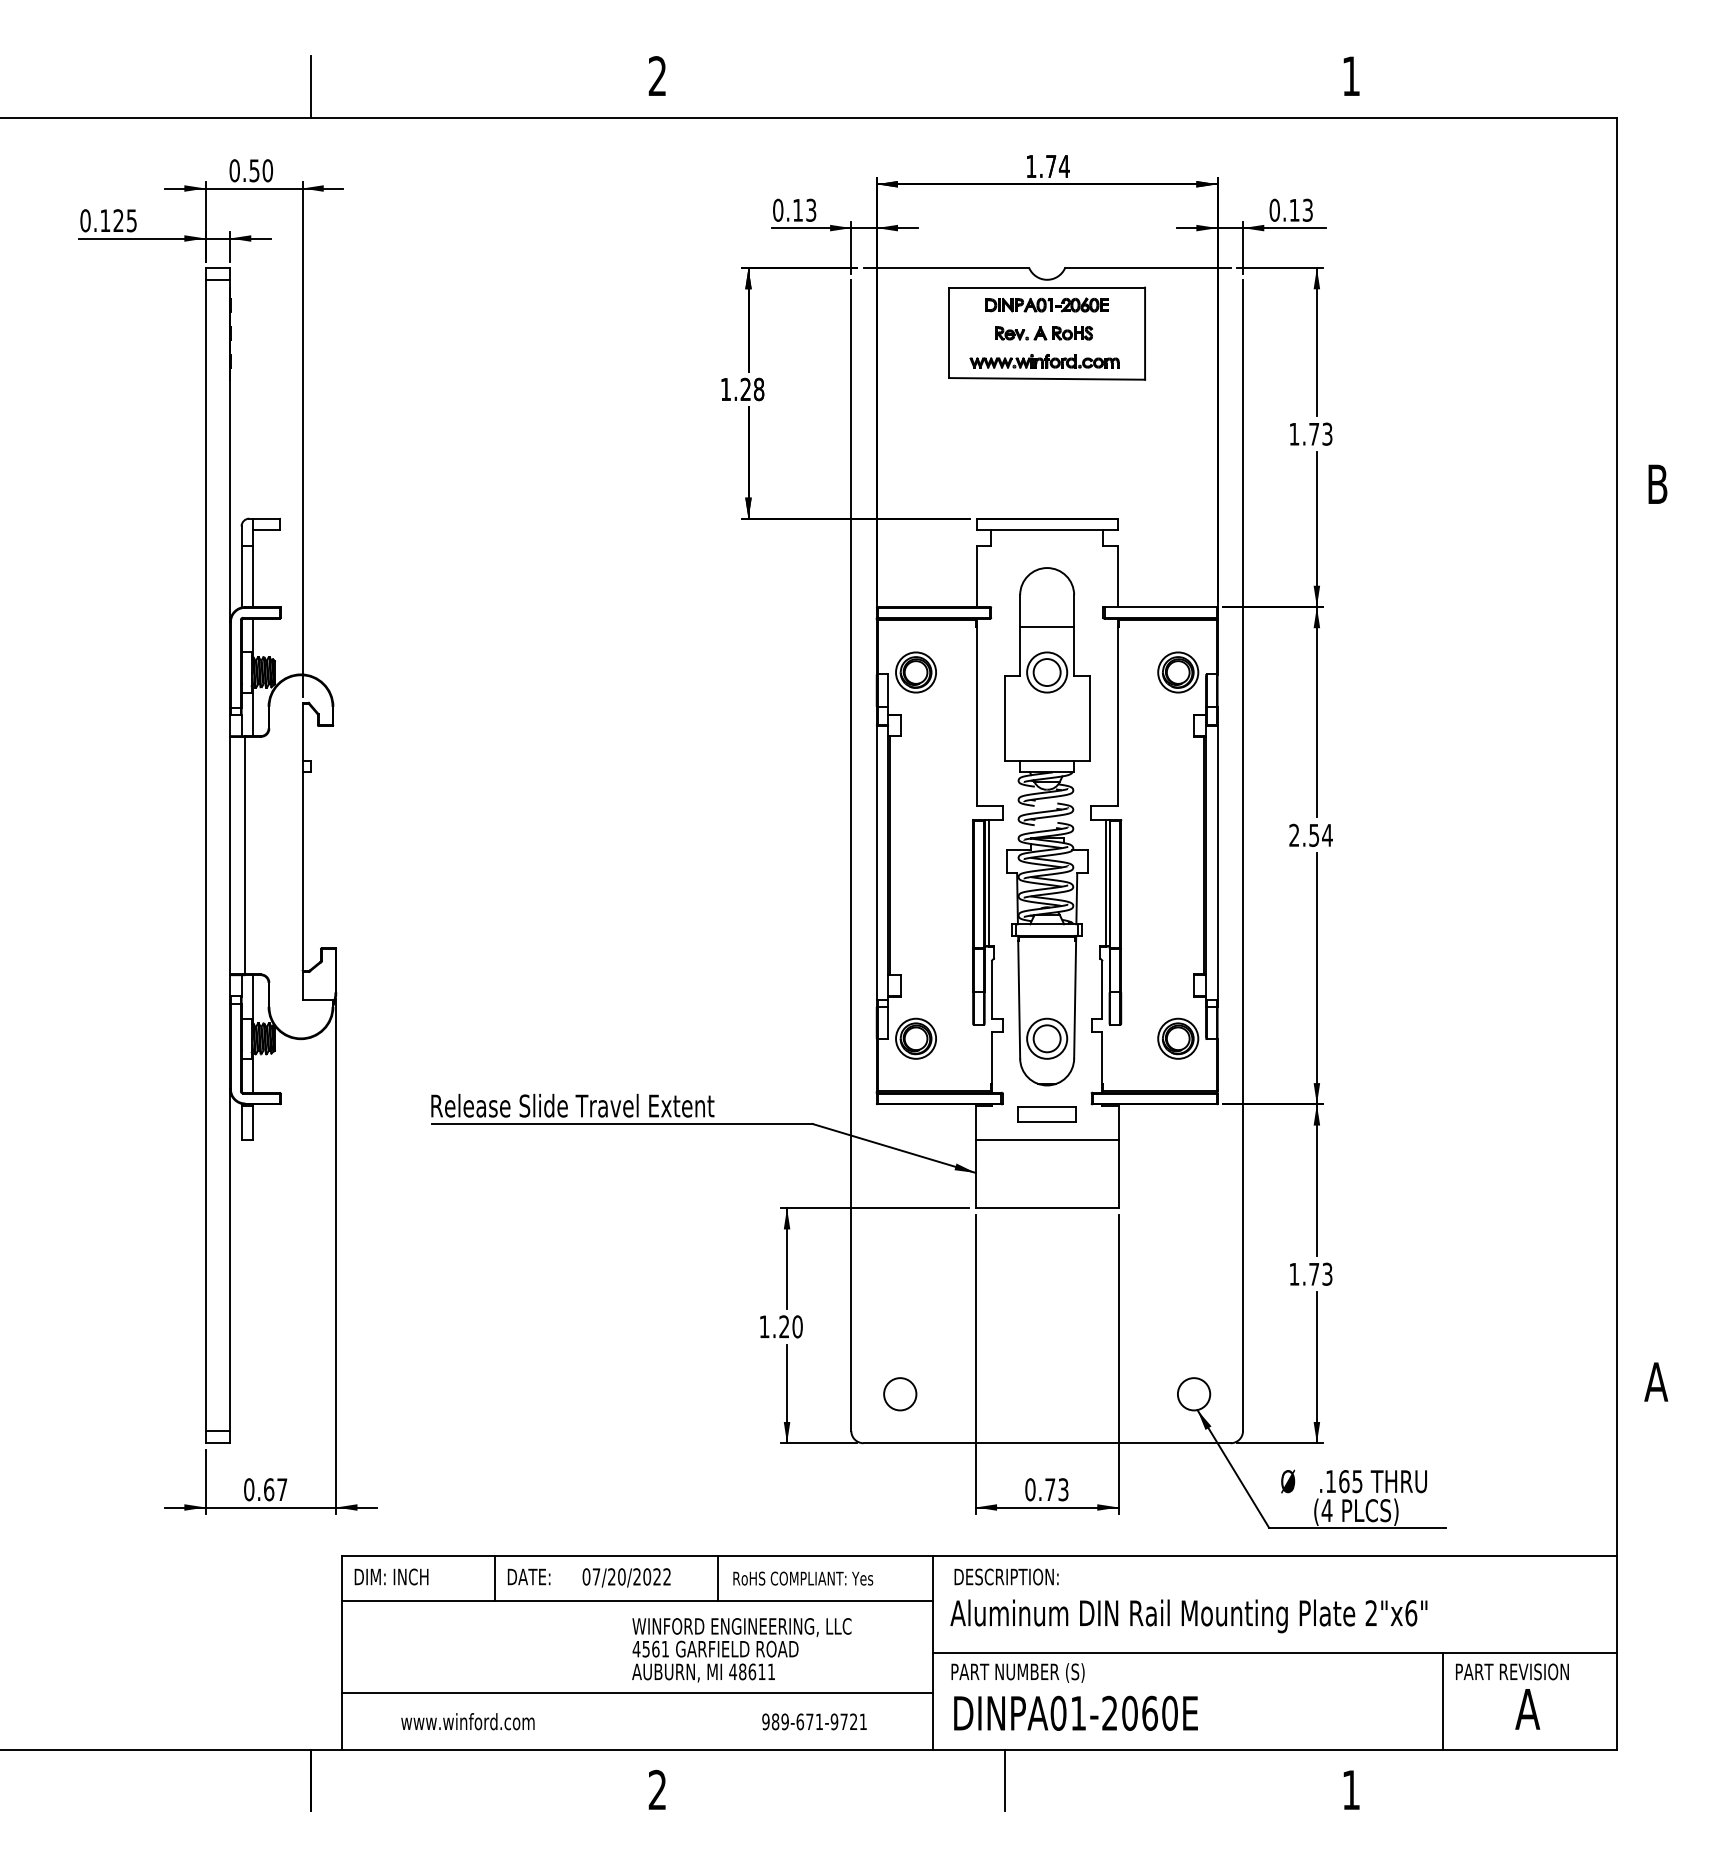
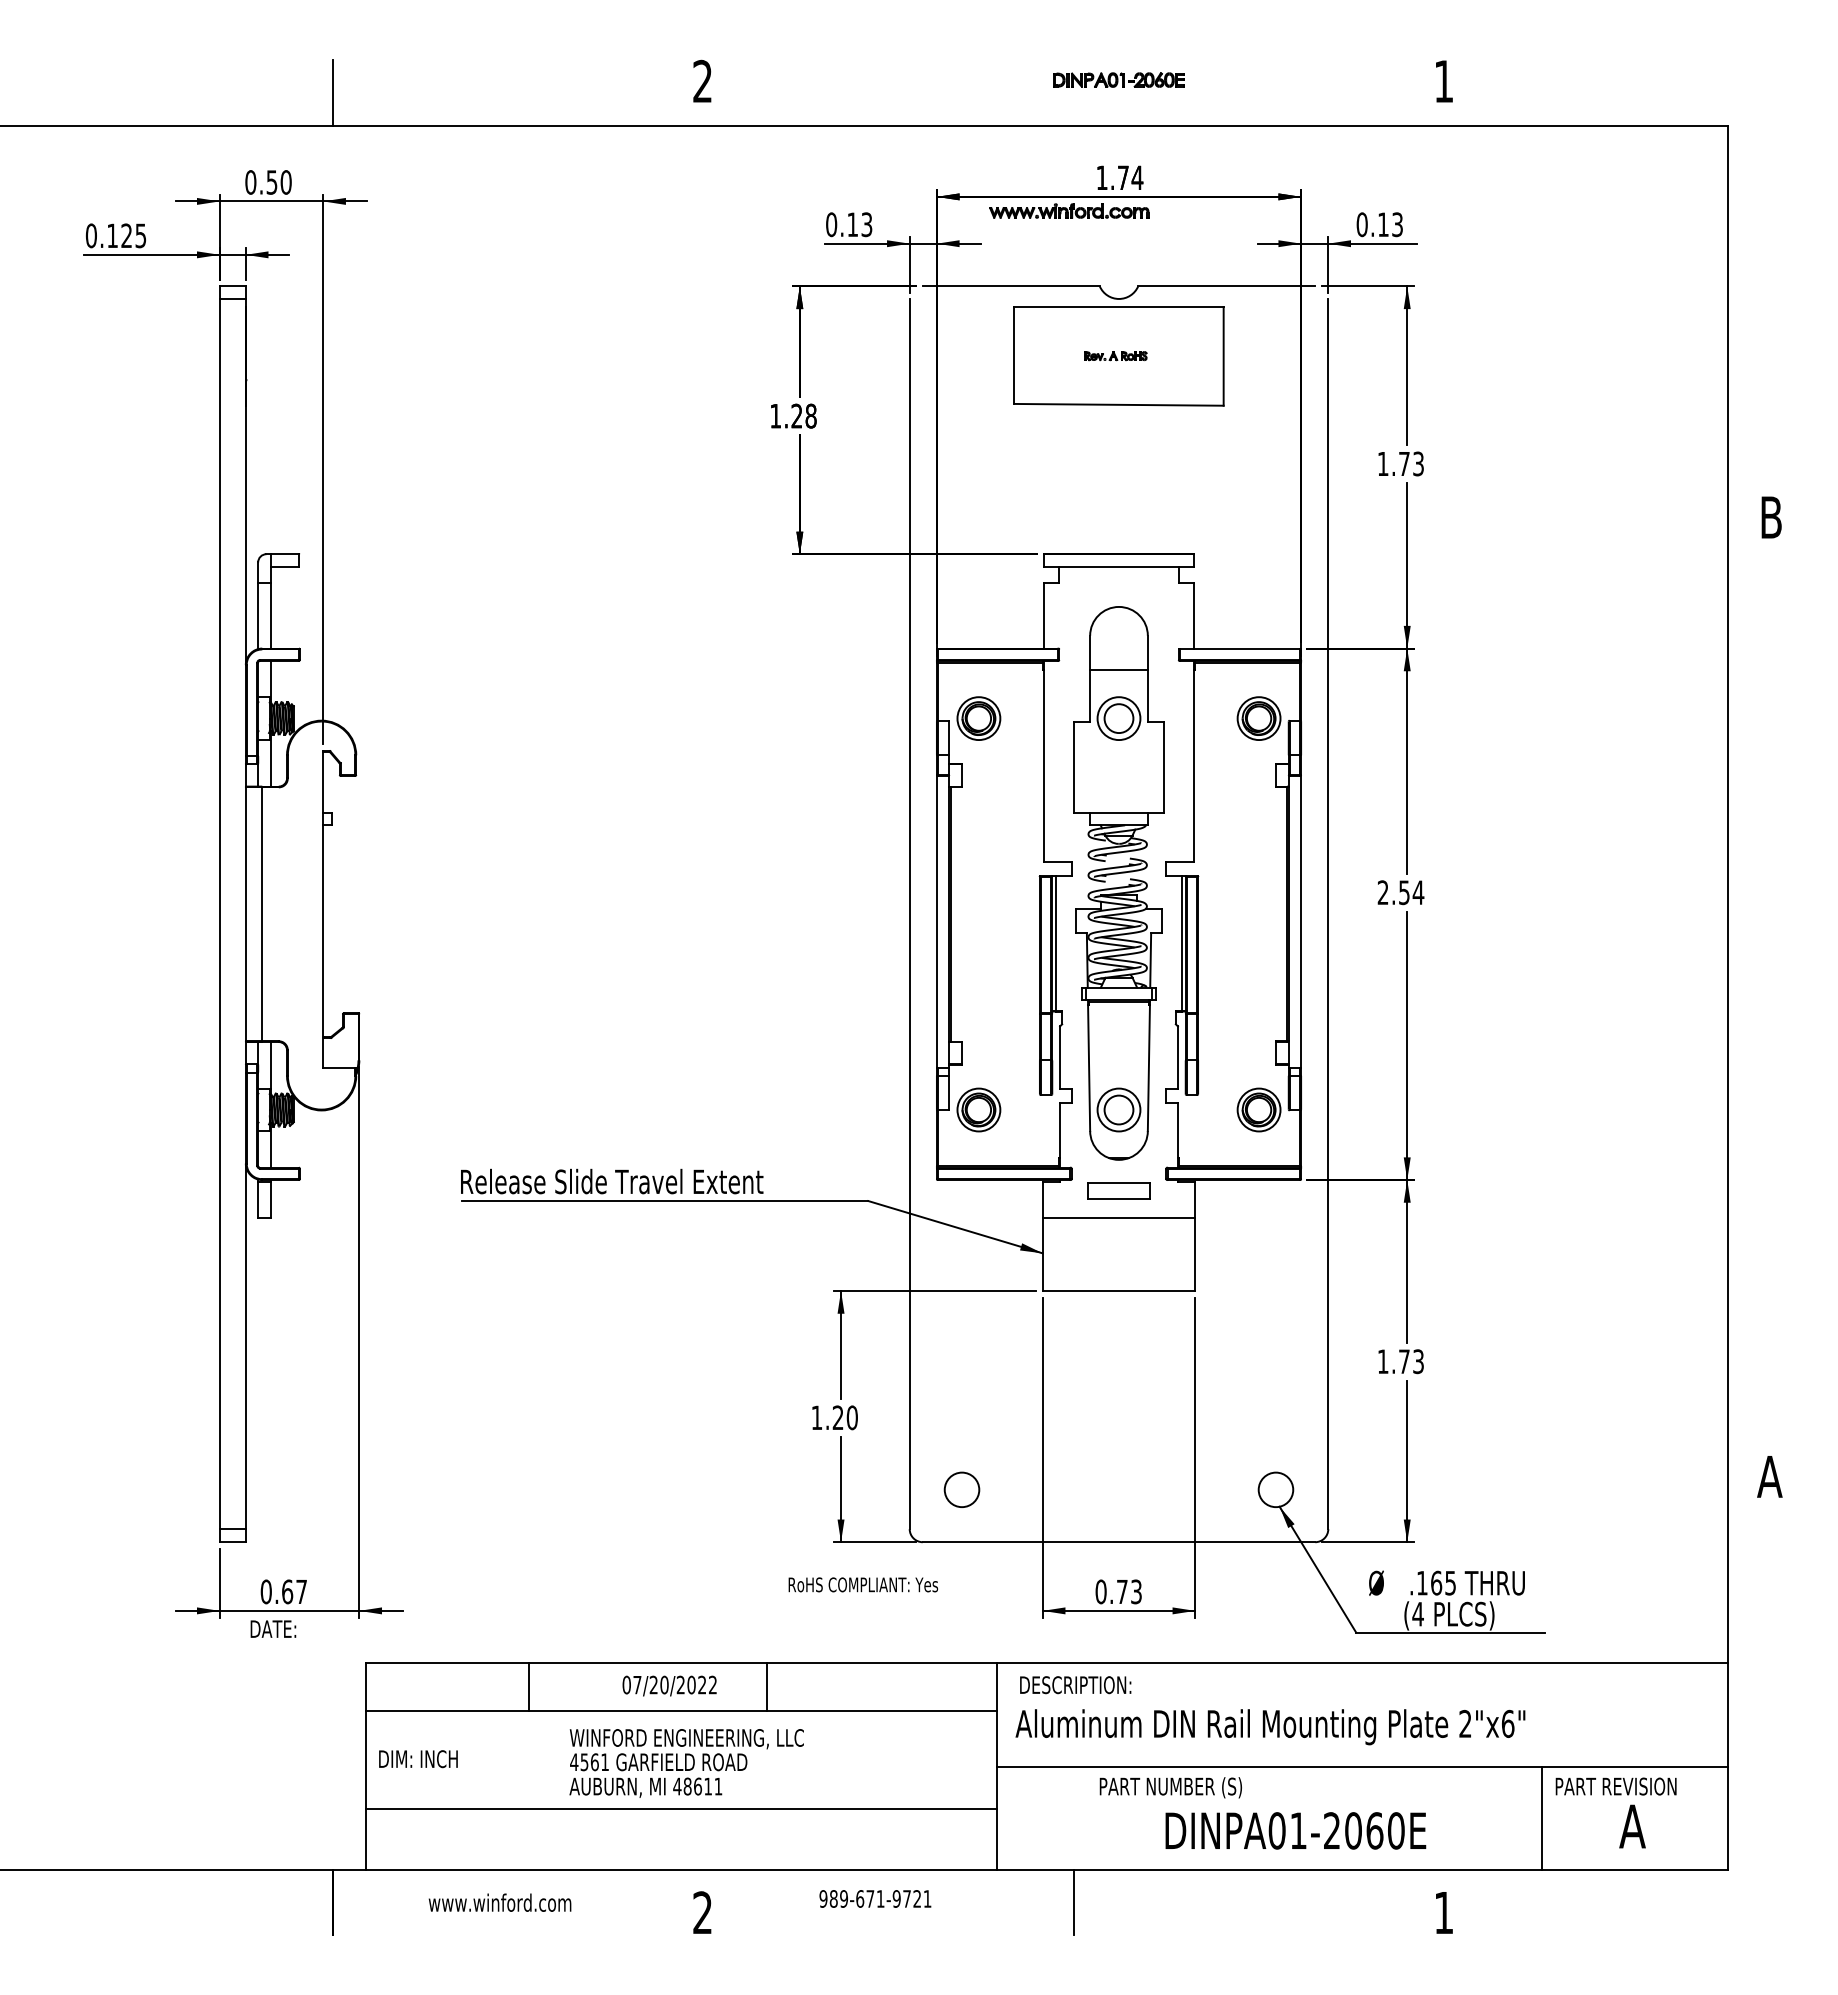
part: (1046, 304) -> (1118, 79), moved
part: (1043, 332) -> (1115, 355), size x0.6
part: (1044, 360) -> (1069, 210), moved
text: (529, 1576) -> (273, 1628), moved
text: (391, 1577) -> (418, 1759), moved
text: (802, 1578) -> (862, 1584), moved
text: (741, 1650) -> (686, 1763), moved
text: (1017, 1672) -> (1170, 1787), moved
text: (1075, 1713) -> (1295, 1830), moved
text: (467, 1721) -> (499, 1902), moved
text: (814, 1721) -> (875, 1898), moved

